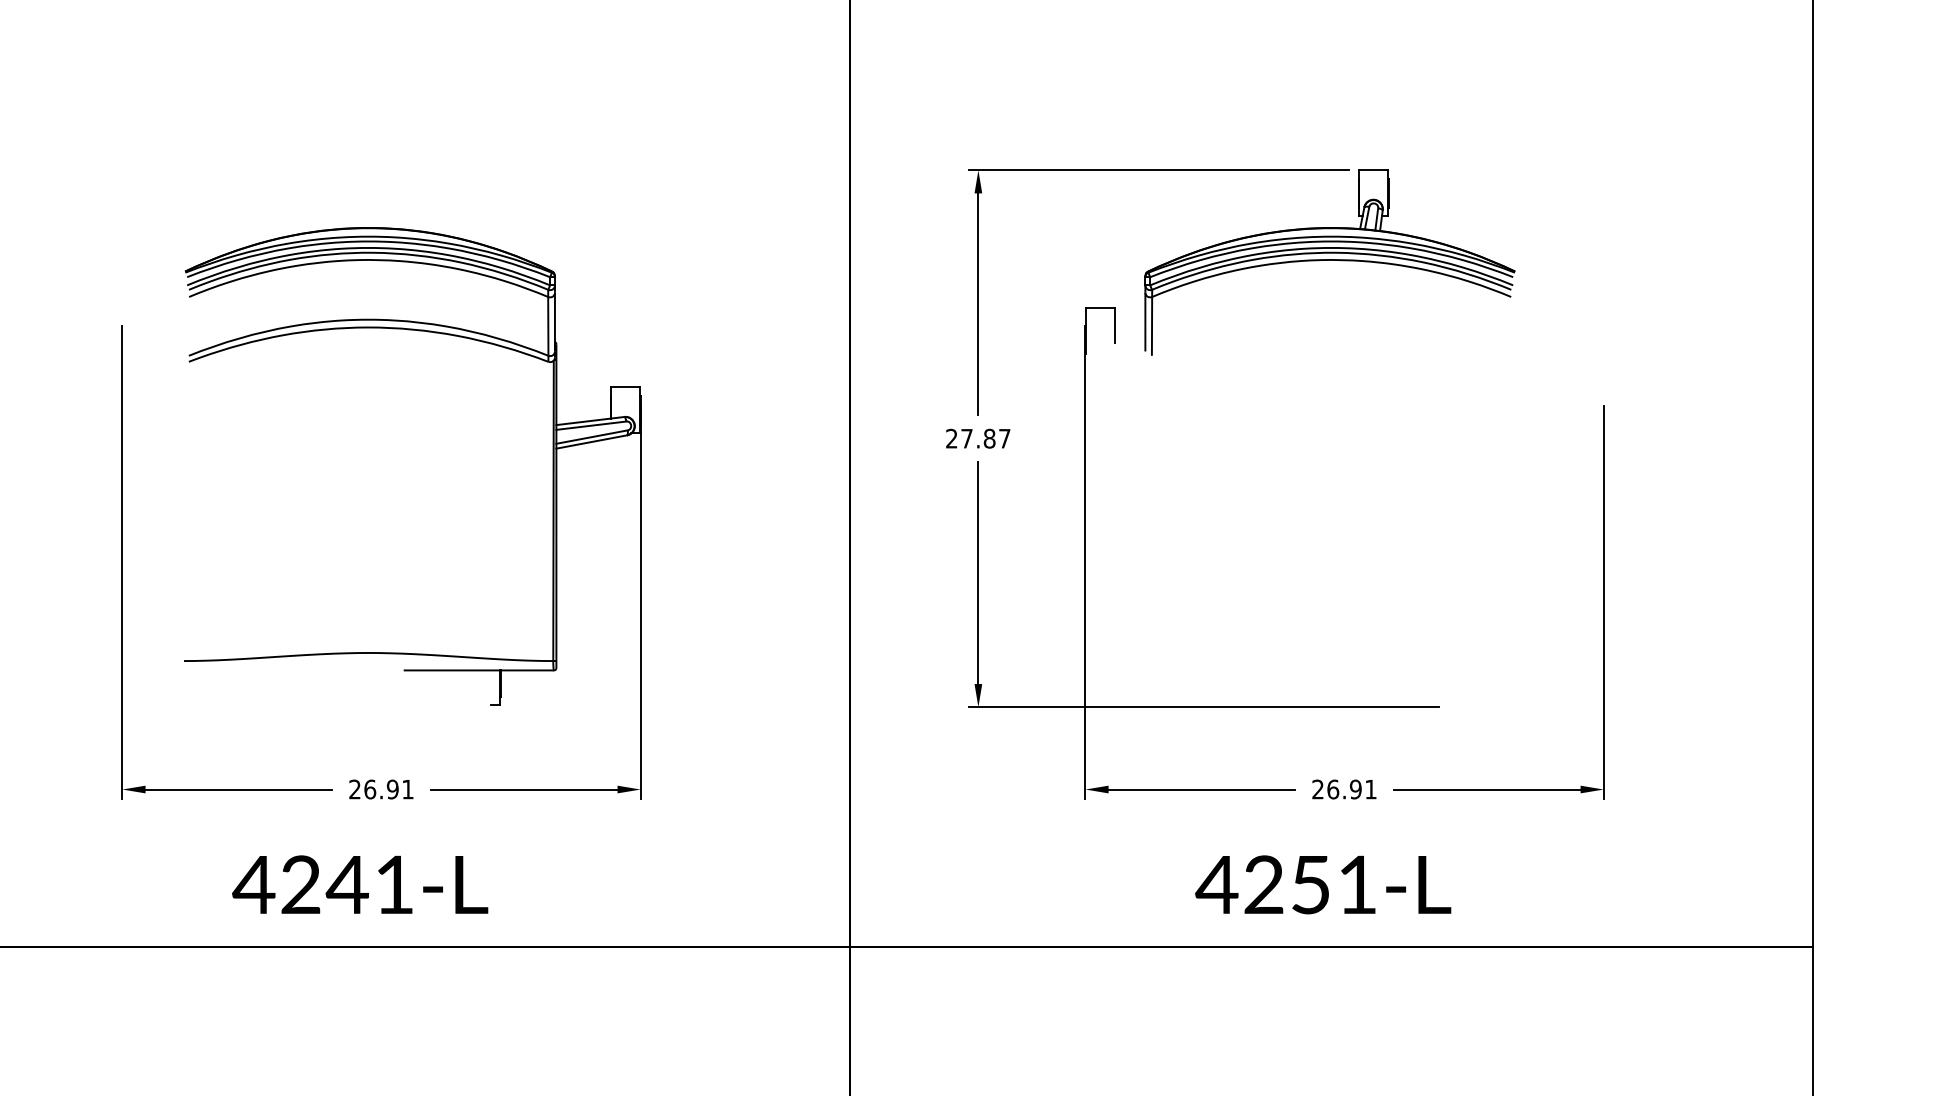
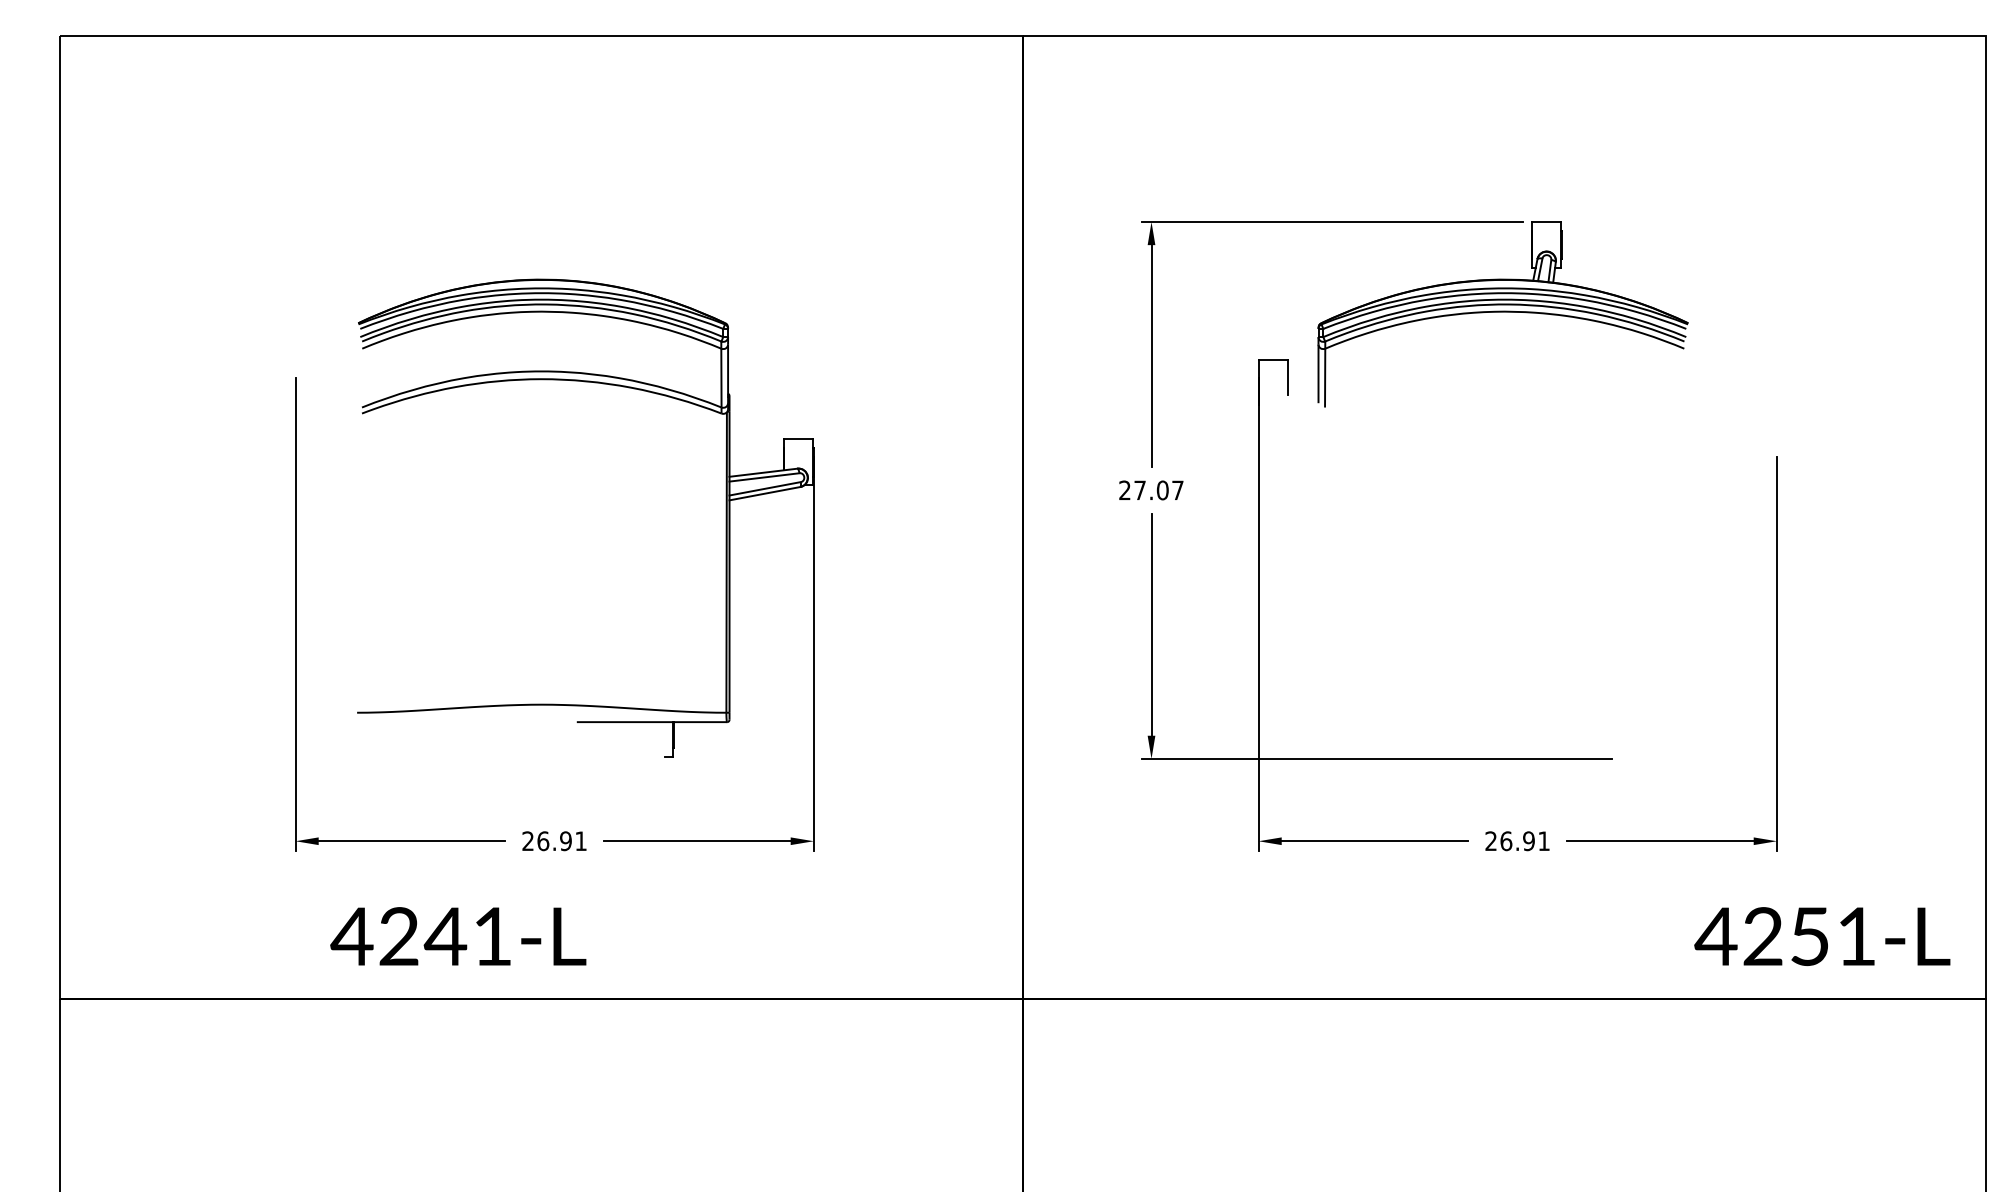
text: (989, 438) -> (1162, 490), 27.87 -> 27.07
text: (360, 884) -> (458, 936), moved
text: (1323, 884) -> (1822, 936), moved

